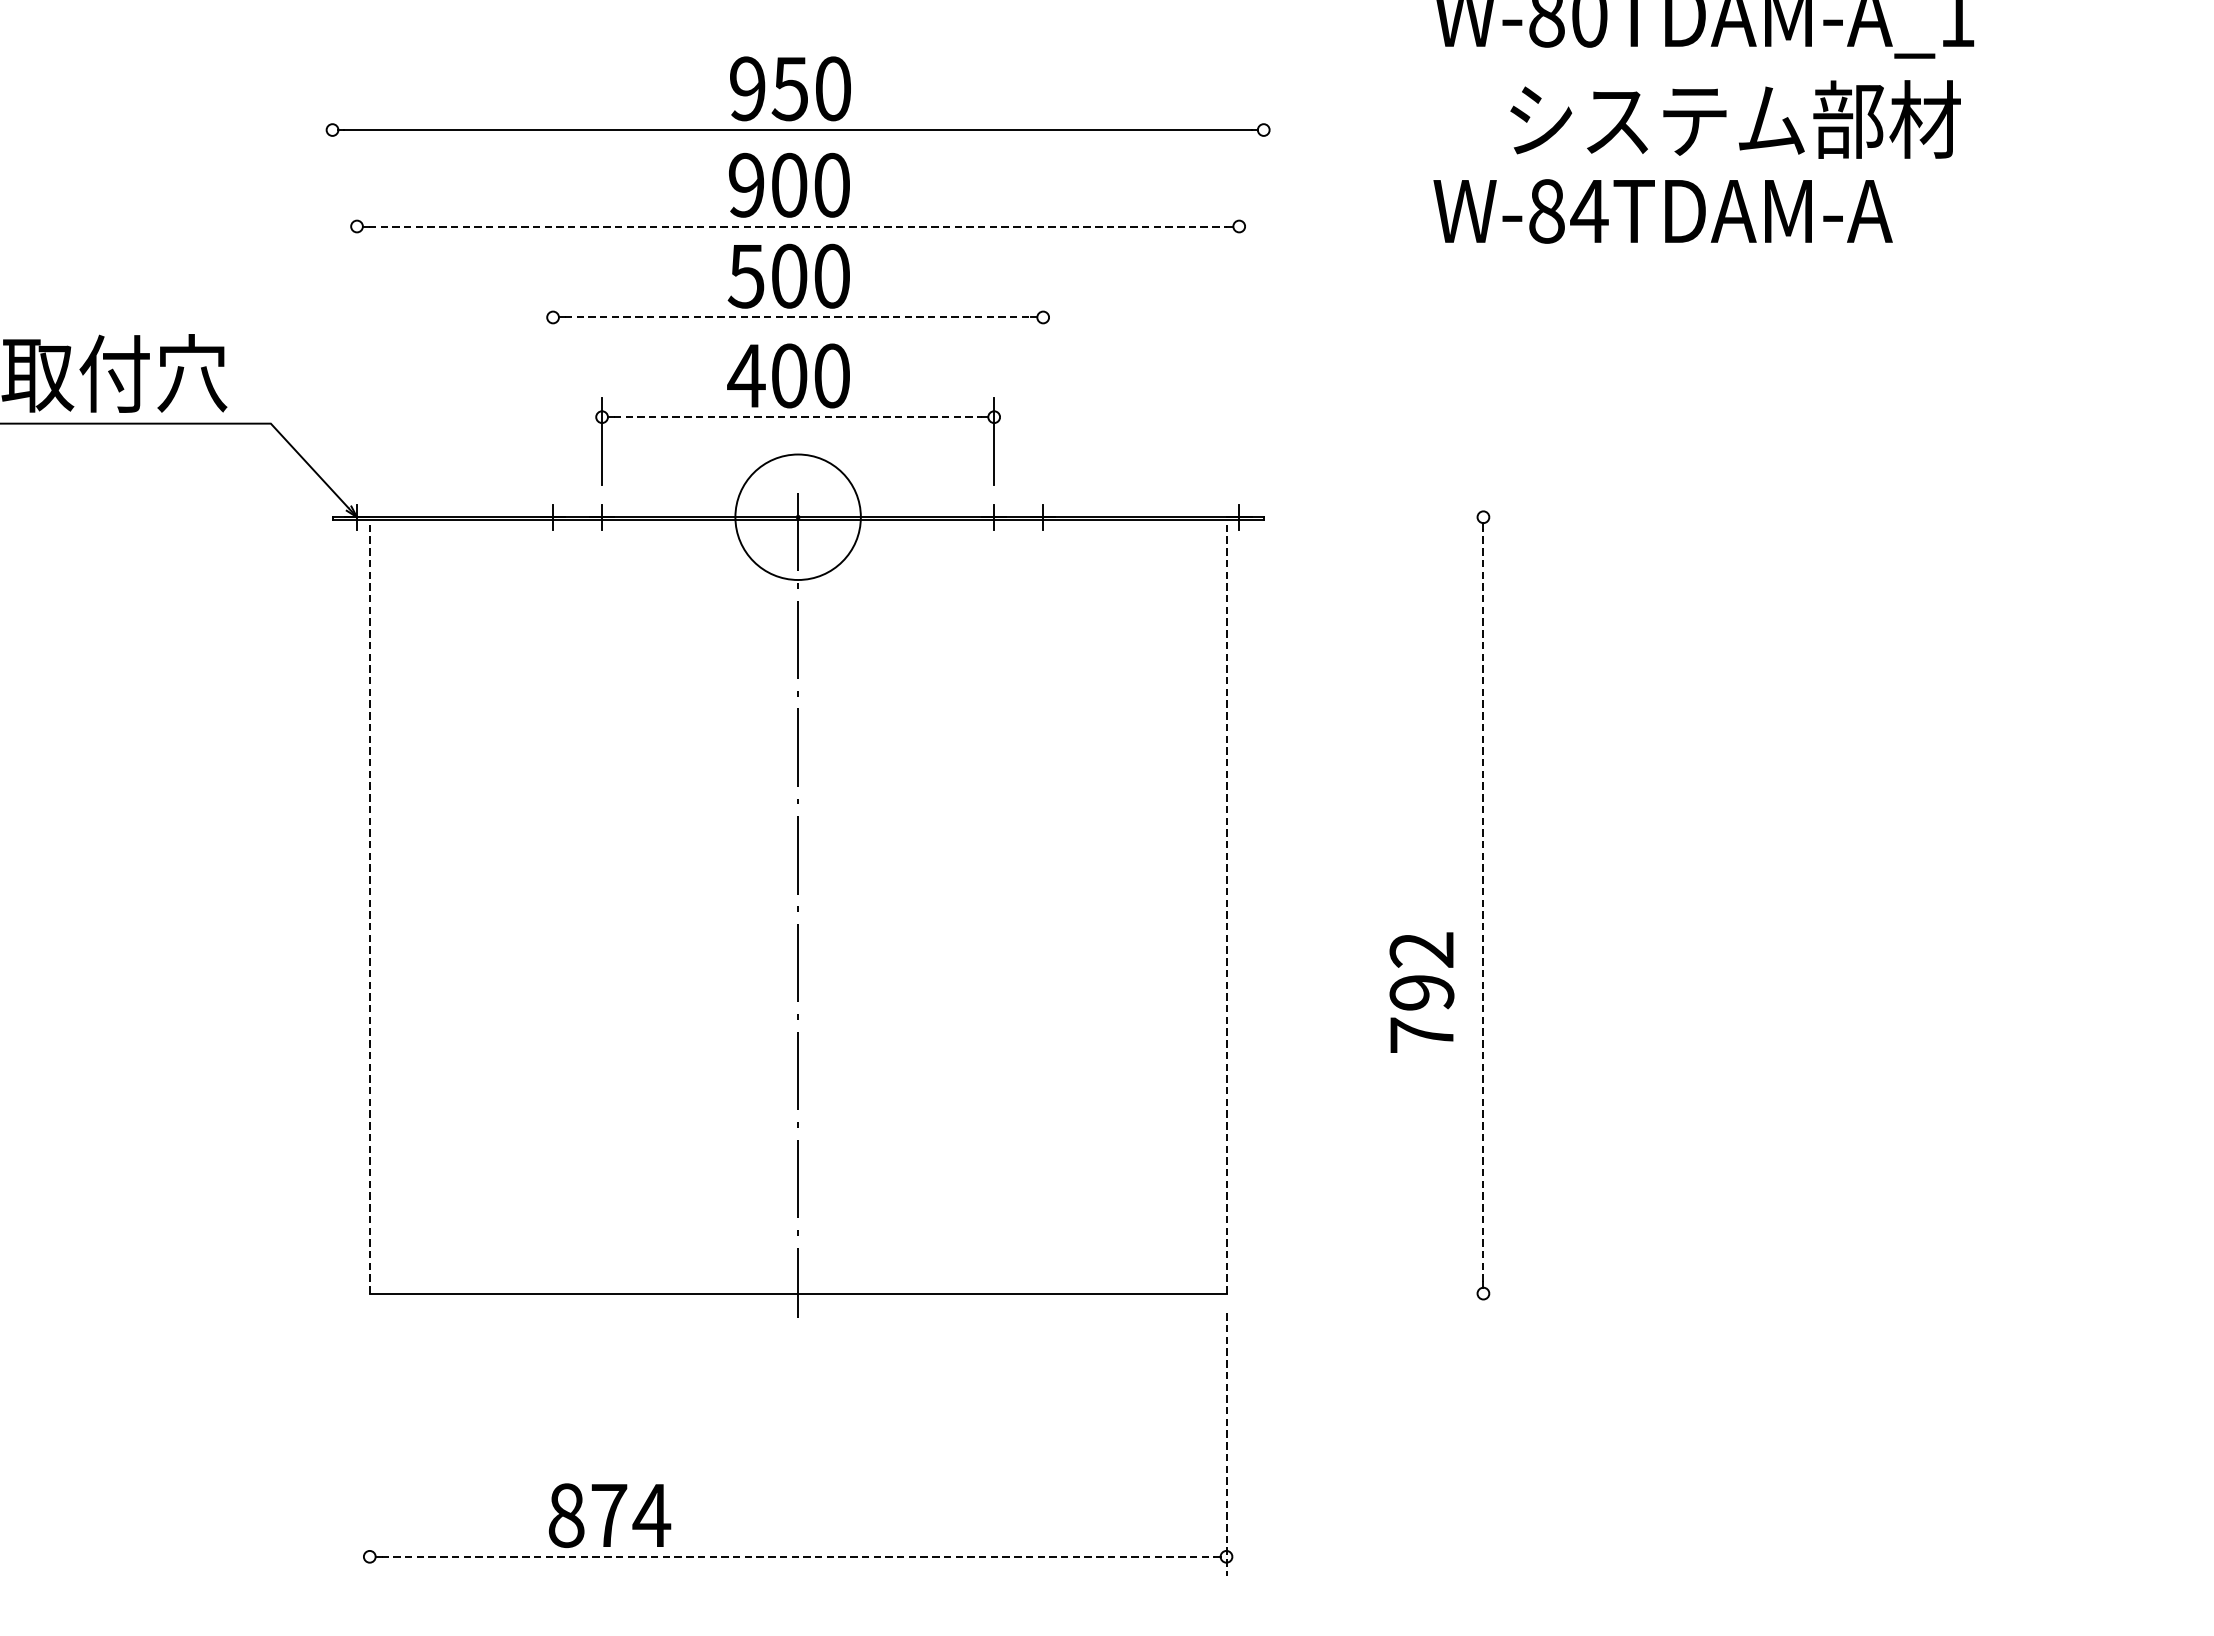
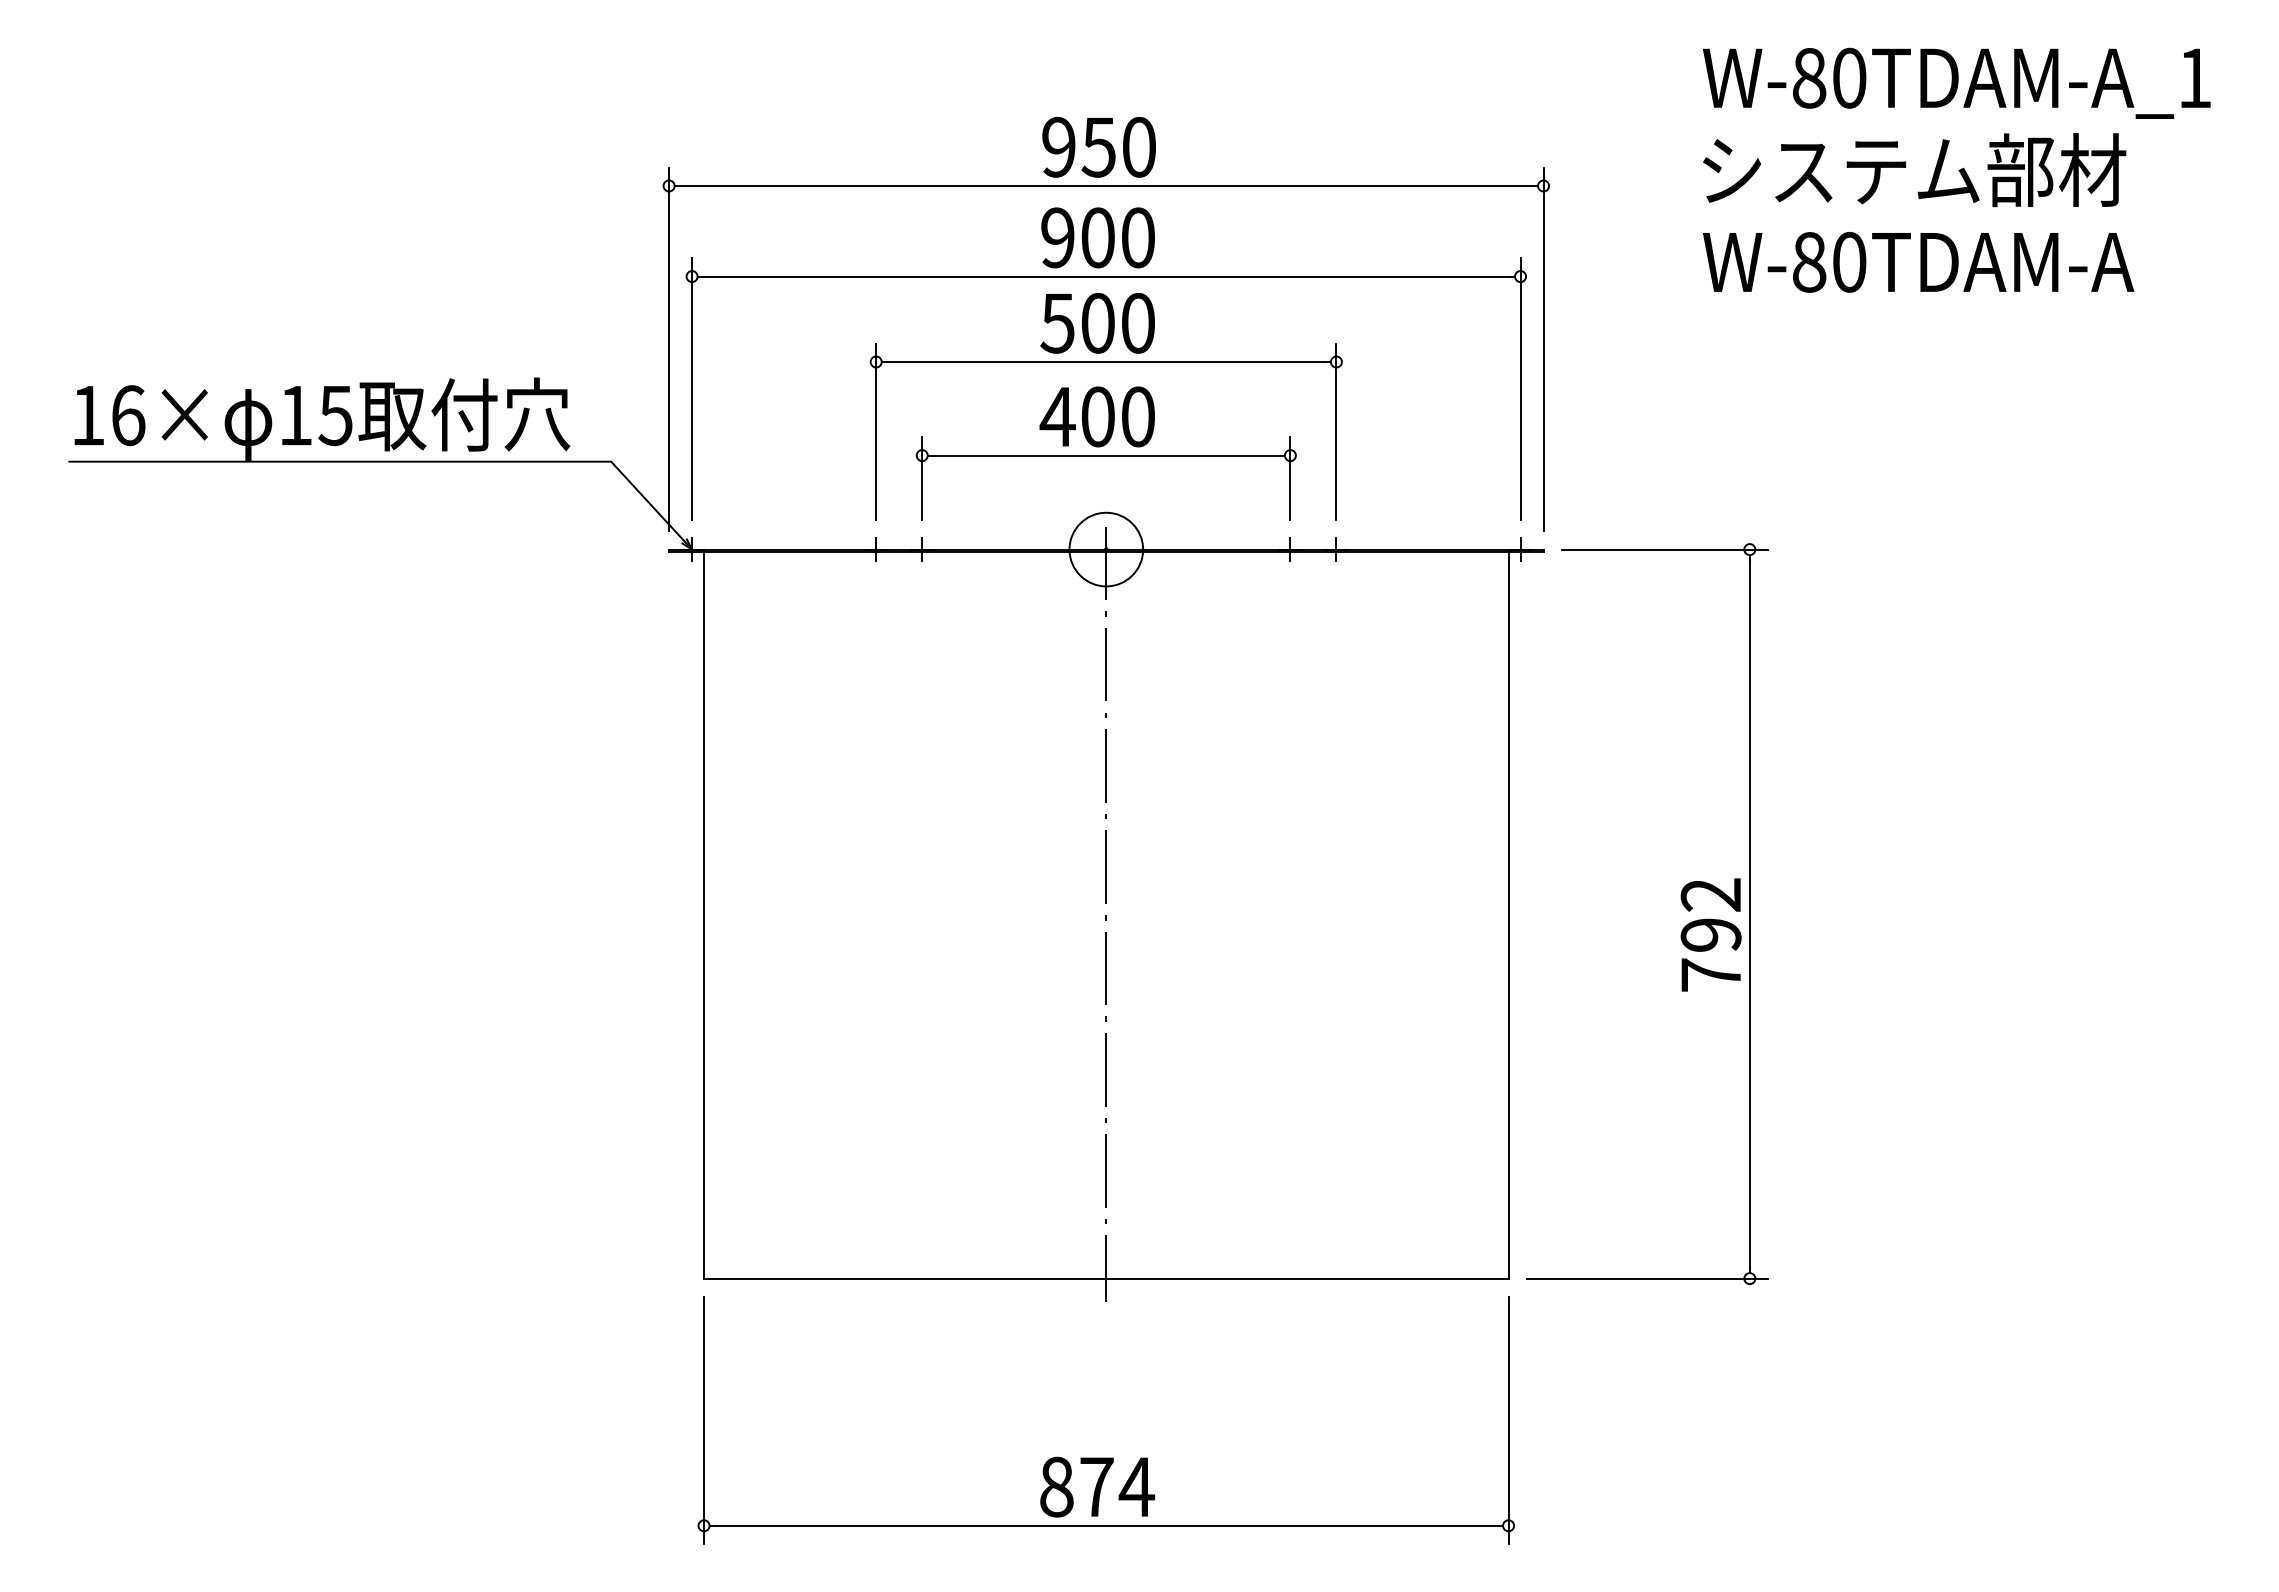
text: (1735, 119) -> (1914, 170), moved
text: (1589, 211) -> (1849, 262), W-84TDAM-A -> W-80TDAM-A
line: (798, 226) -> (1106, 276), dashed -> solid
line: (332, 304) -> (669, 349), added
line: (1263, 304) -> (1543, 349), added
line: (798, 318) -> (1106, 362), dashed -> solid
line: (357, 345) -> (692, 388), added
line: (1239, 345) -> (1520, 388), added
line: (553, 391) -> (876, 431), added
line: (1043, 391) -> (1336, 431), added
line: (798, 417) -> (1106, 455), dashed -> solid
circle: (798, 517) -> (1106, 549), size x0.62
line: (1392, 517) -> (1664, 549), added
line: (1483, 904) -> (1749, 913), dashed -> solid
line: (370, 906) -> (704, 915), dashed -> solid
line: (1226, 906) -> (1508, 915), dashed -> solid
text: (1421, 992) -> (1710, 934), moved
line: (1374, 1293) -> (1647, 1278), added
line: (370, 1444) -> (704, 1420), added
line: (1226, 1444) -> (1508, 1420), dashed -> solid
text: (609, 1514) -> (1097, 1486), moved
line: (798, 1556) -> (1106, 1525), dashed -> solid

